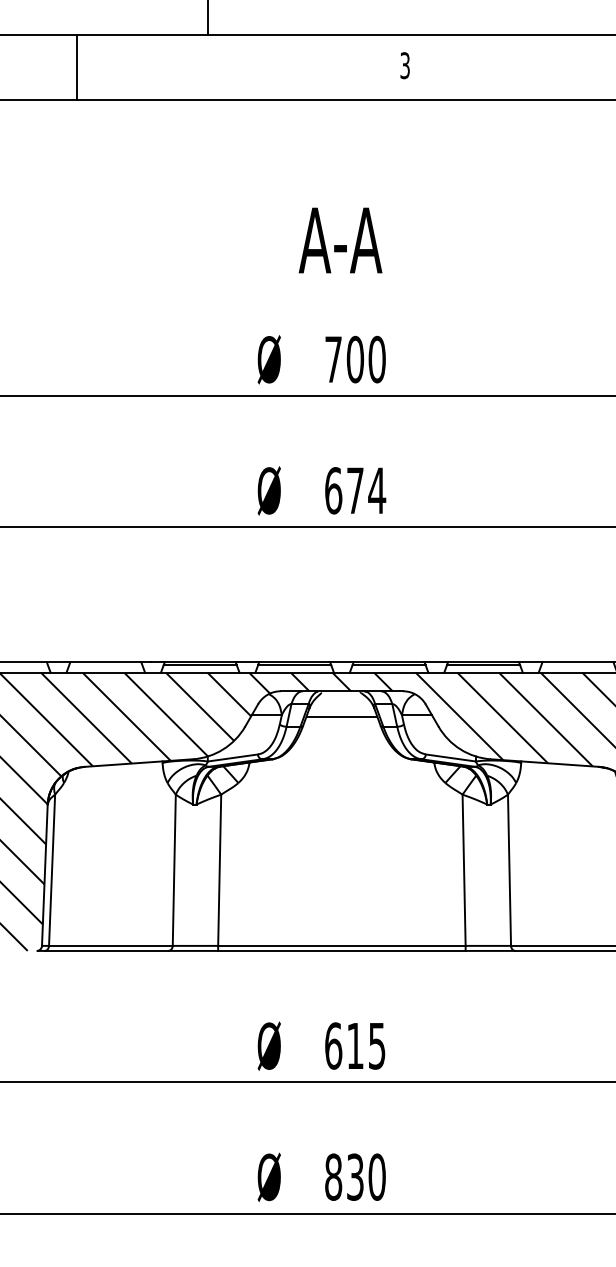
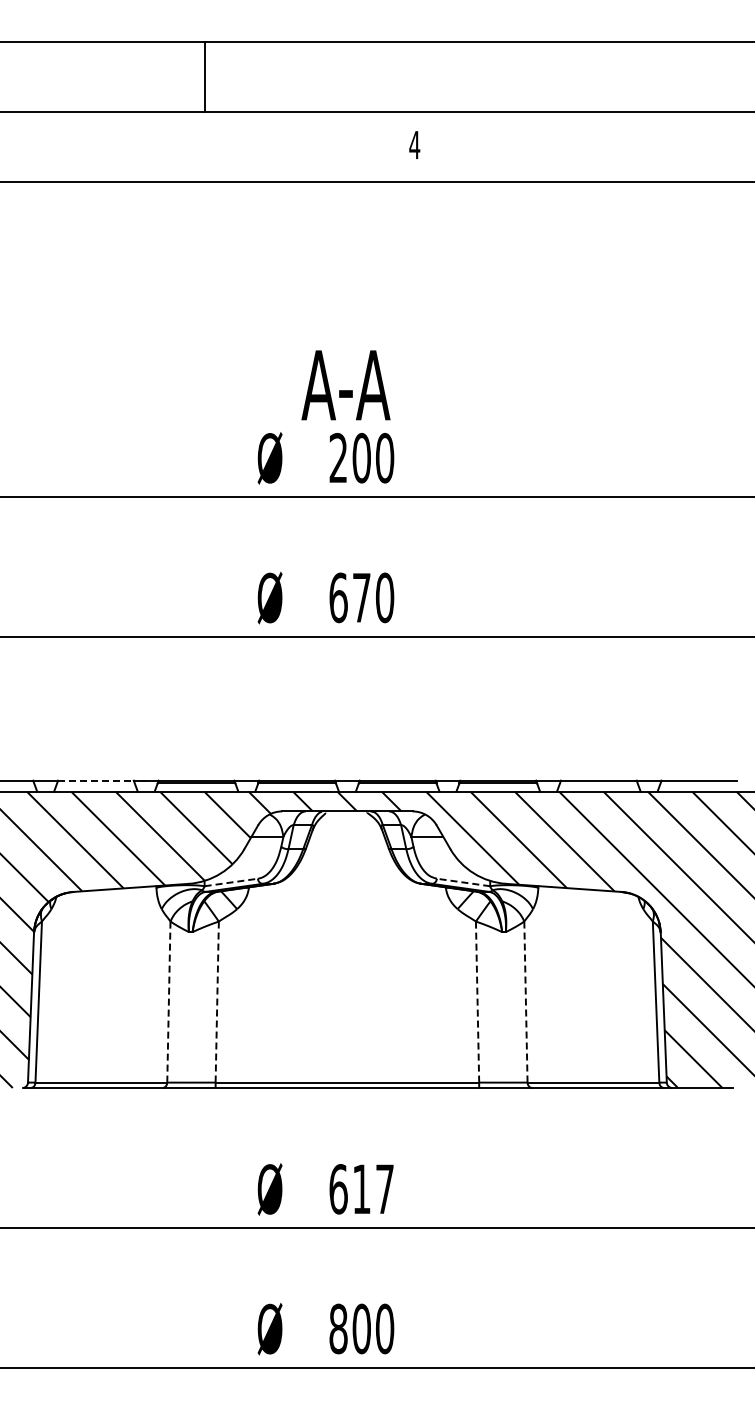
text: (404, 65) -> (414, 144), 3 -> 4
line: (77, 66) -> (65, 146), removed
text: (340, 240) -> (345, 385), moved
text: (333, 358) -> (338, 457), 700 -> 200
text: (376, 490) -> (384, 597), 674 -> 670
line: (105, 662) -> (95, 780), solid -> dashed
line: (341, 716) -> (347, 838), removed
line: (233, 758) -> (231, 882), solid -> dashed
line: (450, 758) -> (463, 882), solid -> dashed
line: (173, 870) -> (168, 1002), solid -> dashed
line: (219, 870) -> (217, 1002), solid -> dashed
line: (464, 870) -> (477, 1002), solid -> dashed
line: (509, 870) -> (525, 1002), solid -> dashed
text: (376, 1046) -> (384, 1189), 615 -> 617
text: (355, 1176) -> (361, 1328), 830 -> 800

